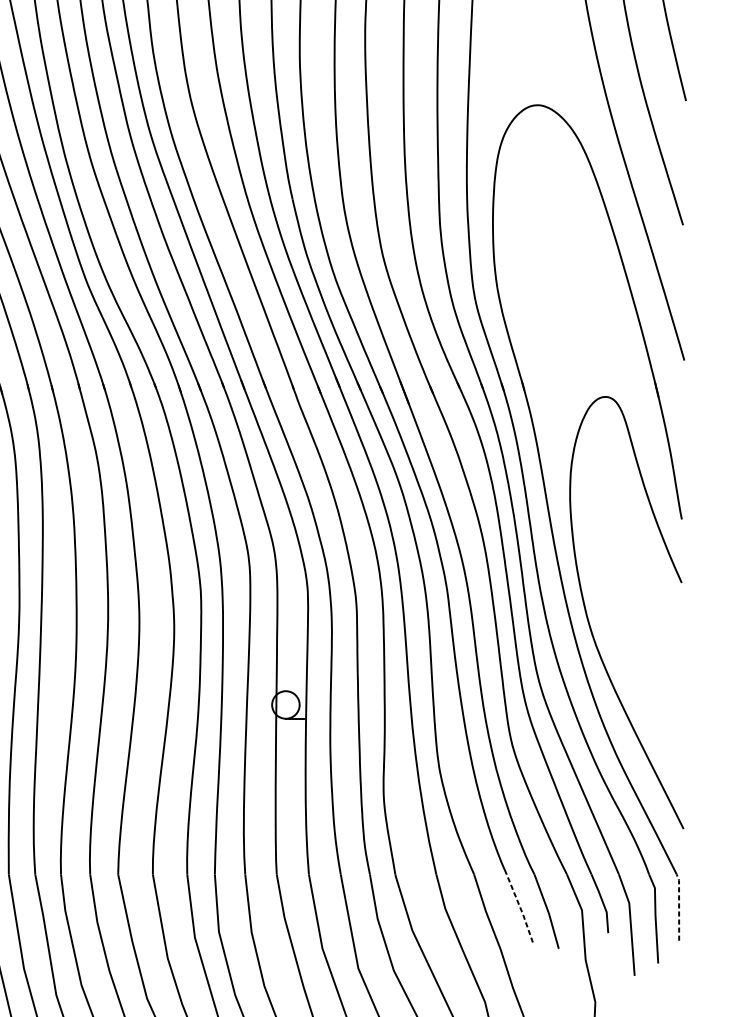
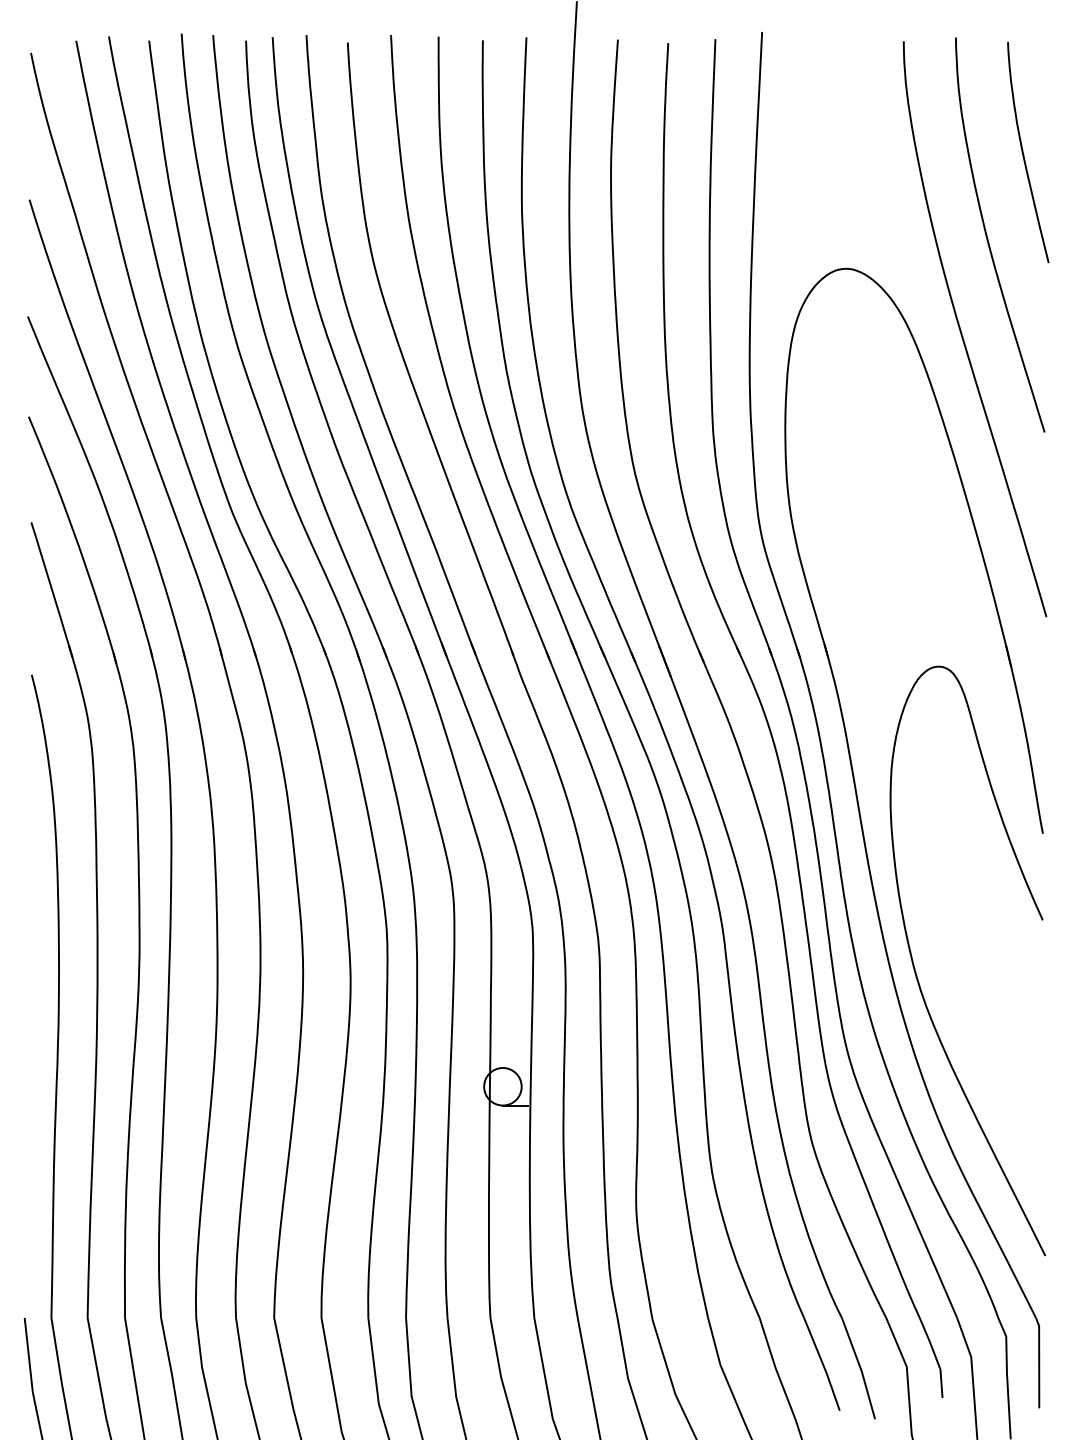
line: (679, 906) -> (1039, 1361), dashed -> solid
line: (520, 908) -> (823, 1364), dashed -> solid

